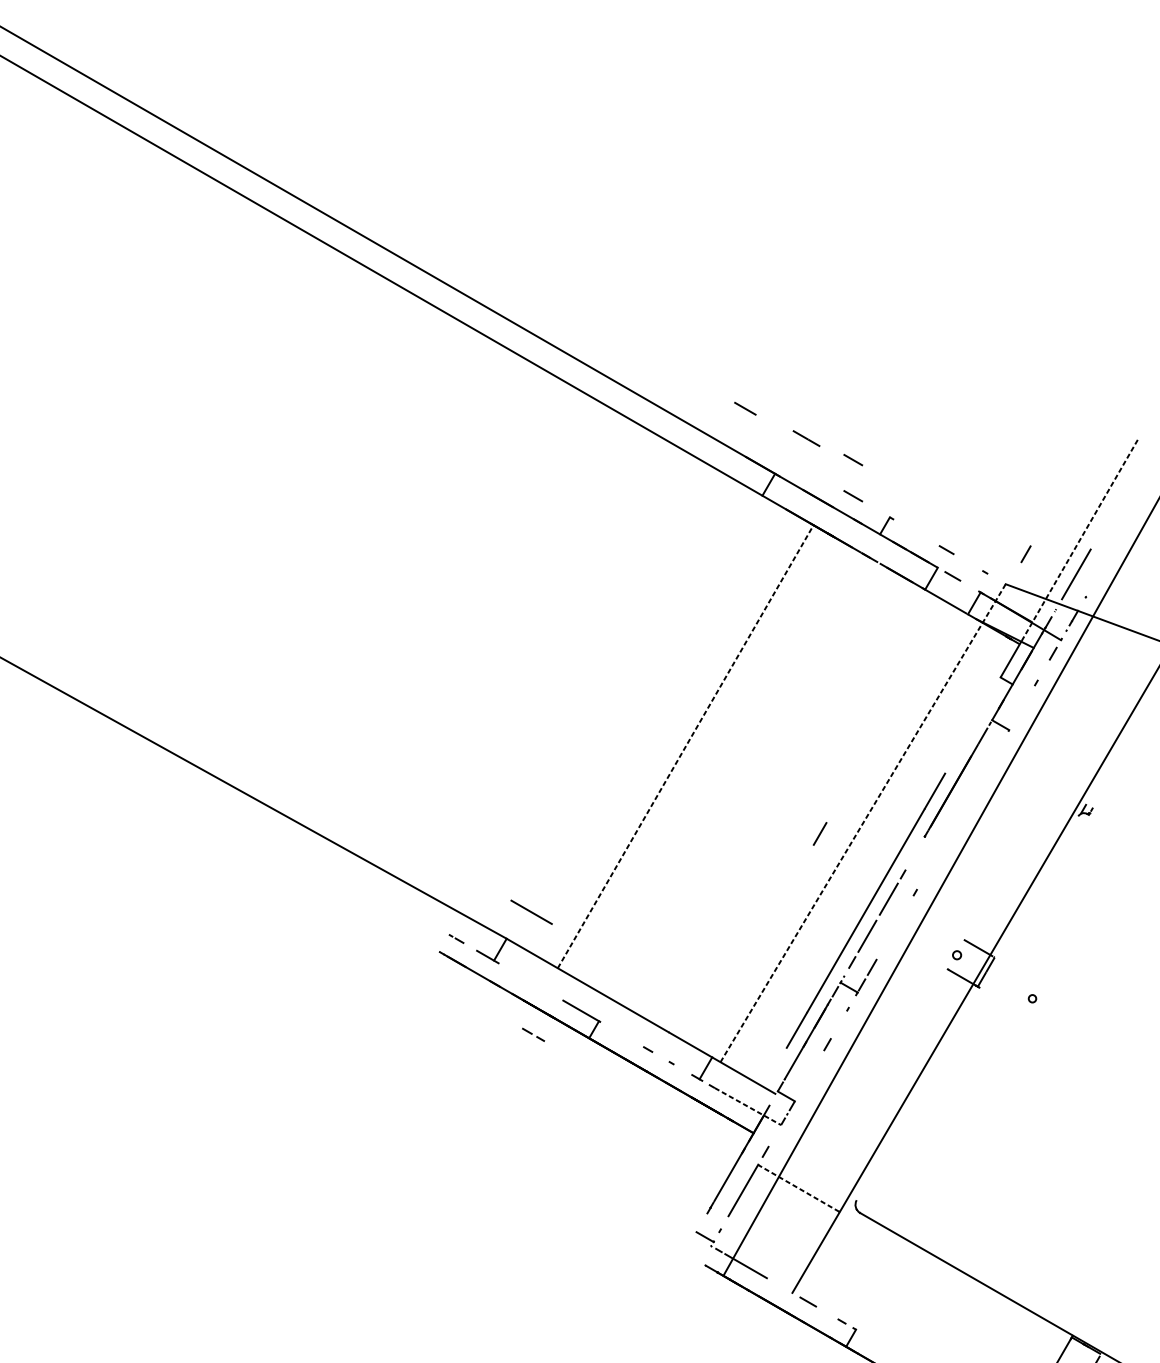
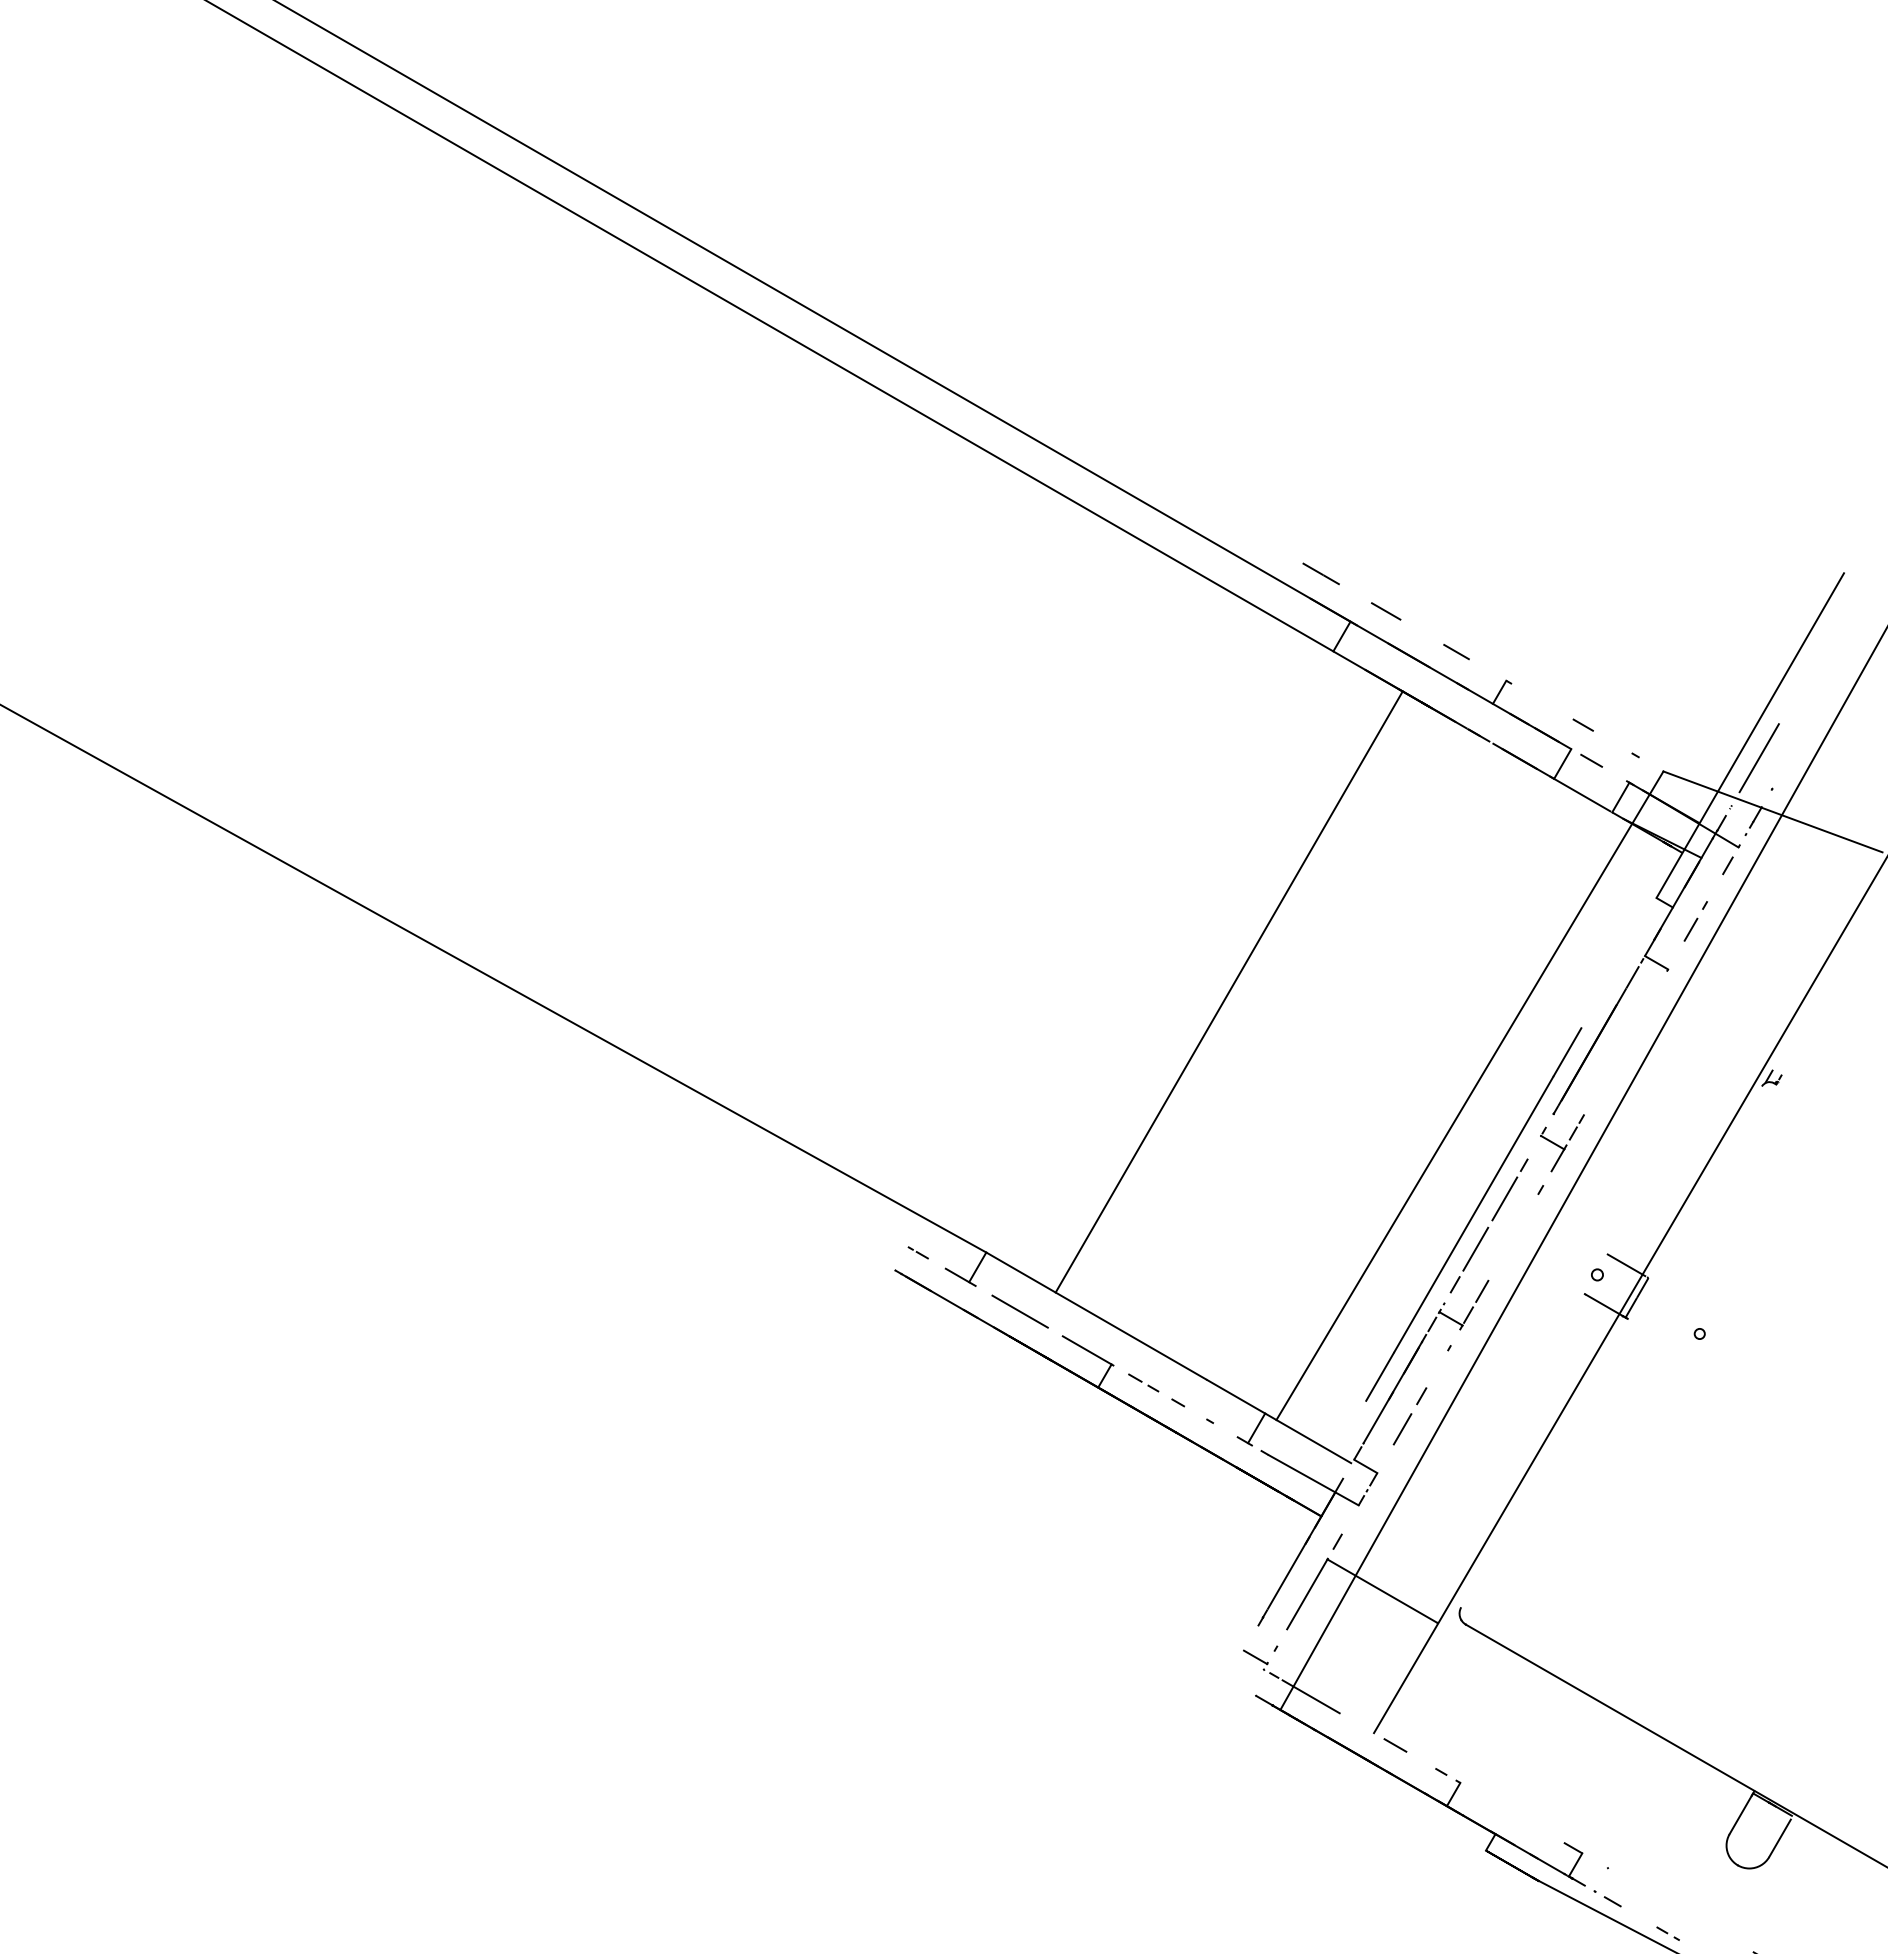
line: (745, 408) -> (1386, 611), moved
line: (806, 438) -> (1320, 573), moved
line: (853, 460) -> (1456, 603), removed
line: (1080, 539) -> (1764, 710), dashed -> solid
line: (1025, 554) -> (1690, 929), moved
line: (685, 746) -> (1229, 991), dashed -> solid
line: (862, 823) -> (1469, 1095), dashed -> solid
line: (820, 834) -> (1402, 1429), moved
part: (931, 858) -> (1562, 1143), added
line: (531, 912) -> (1019, 1311), moved
line: (532, 1034) -> (1142, 1382), moved
line: (747, 1106) -> (1313, 1480), dashed -> solid
line: (798, 1188) -> (1382, 1591), dashed -> solid

